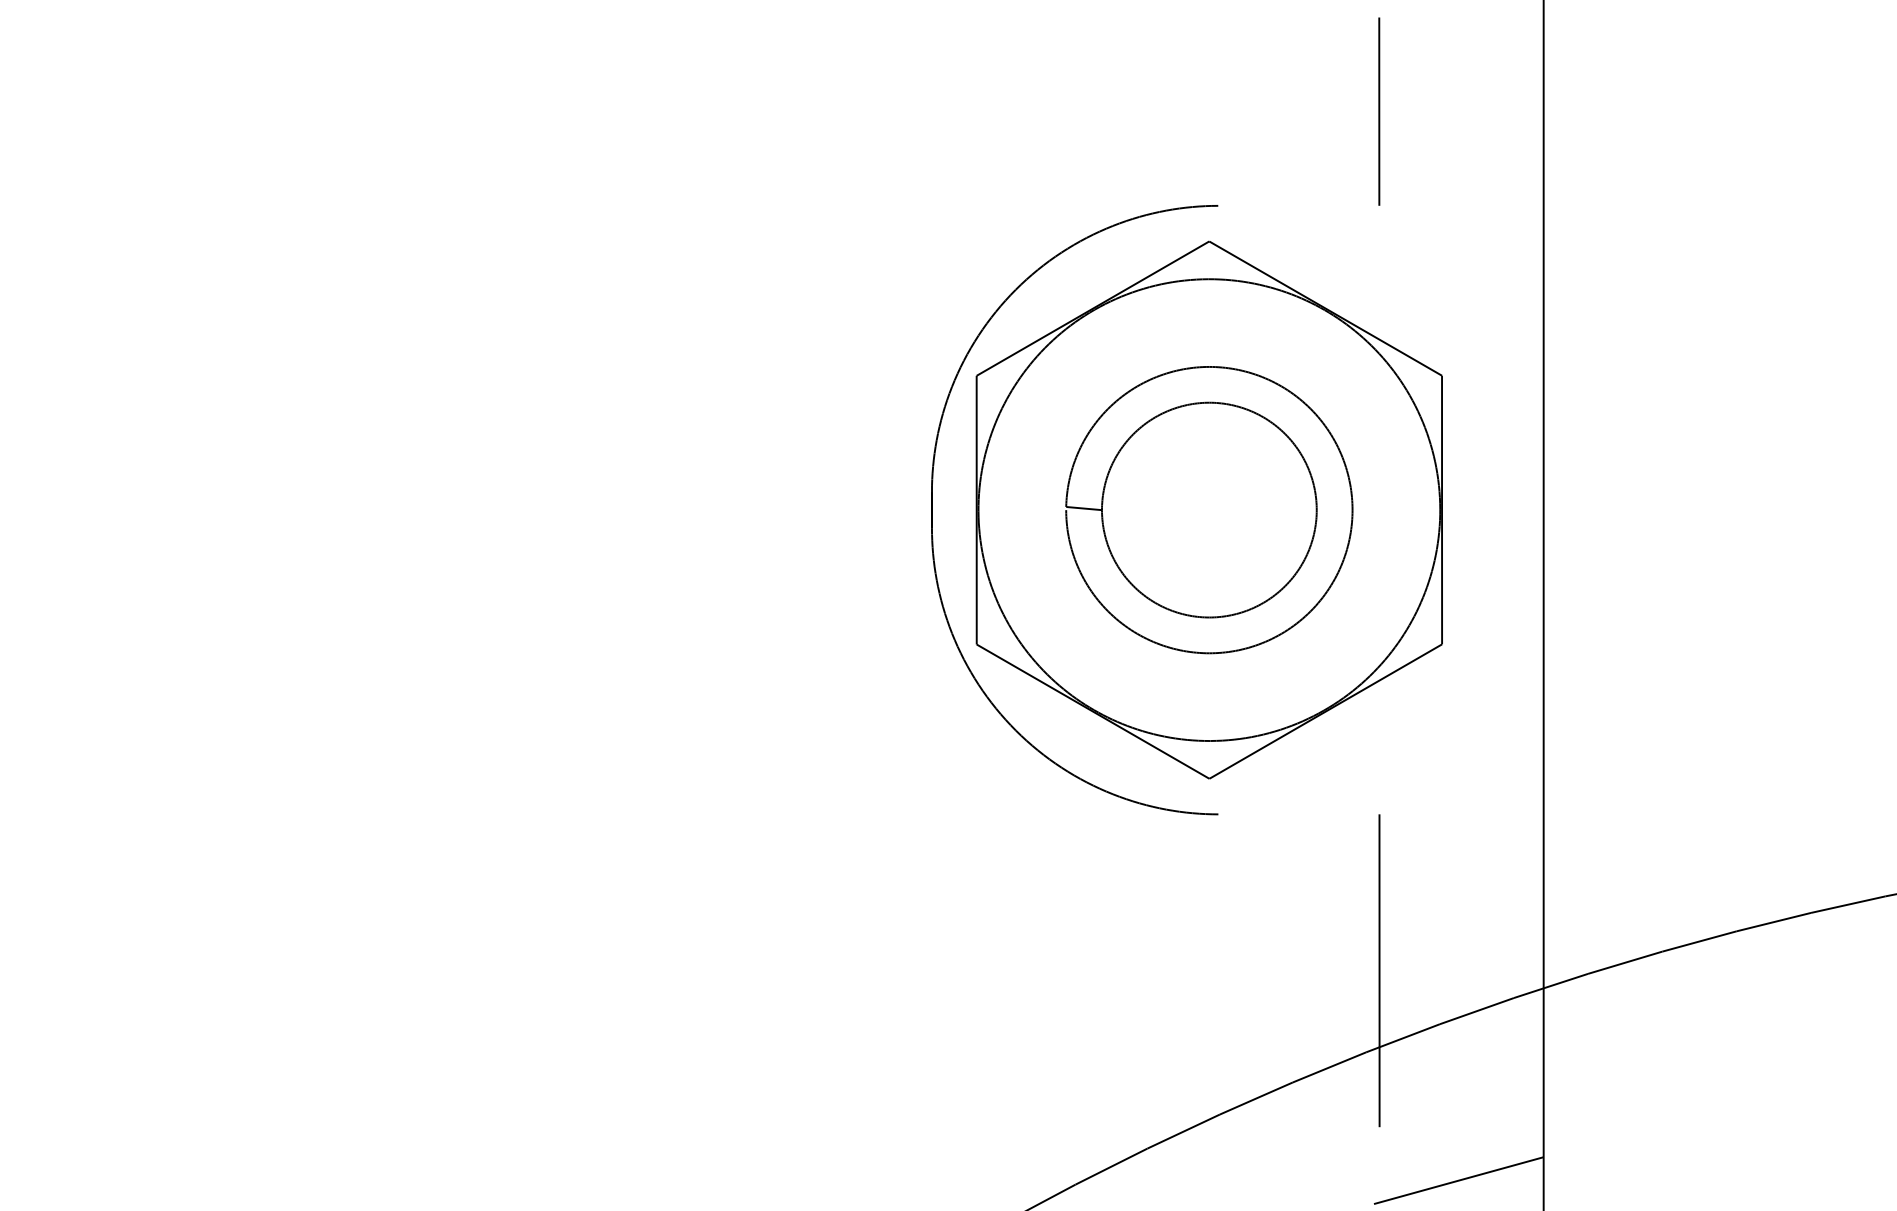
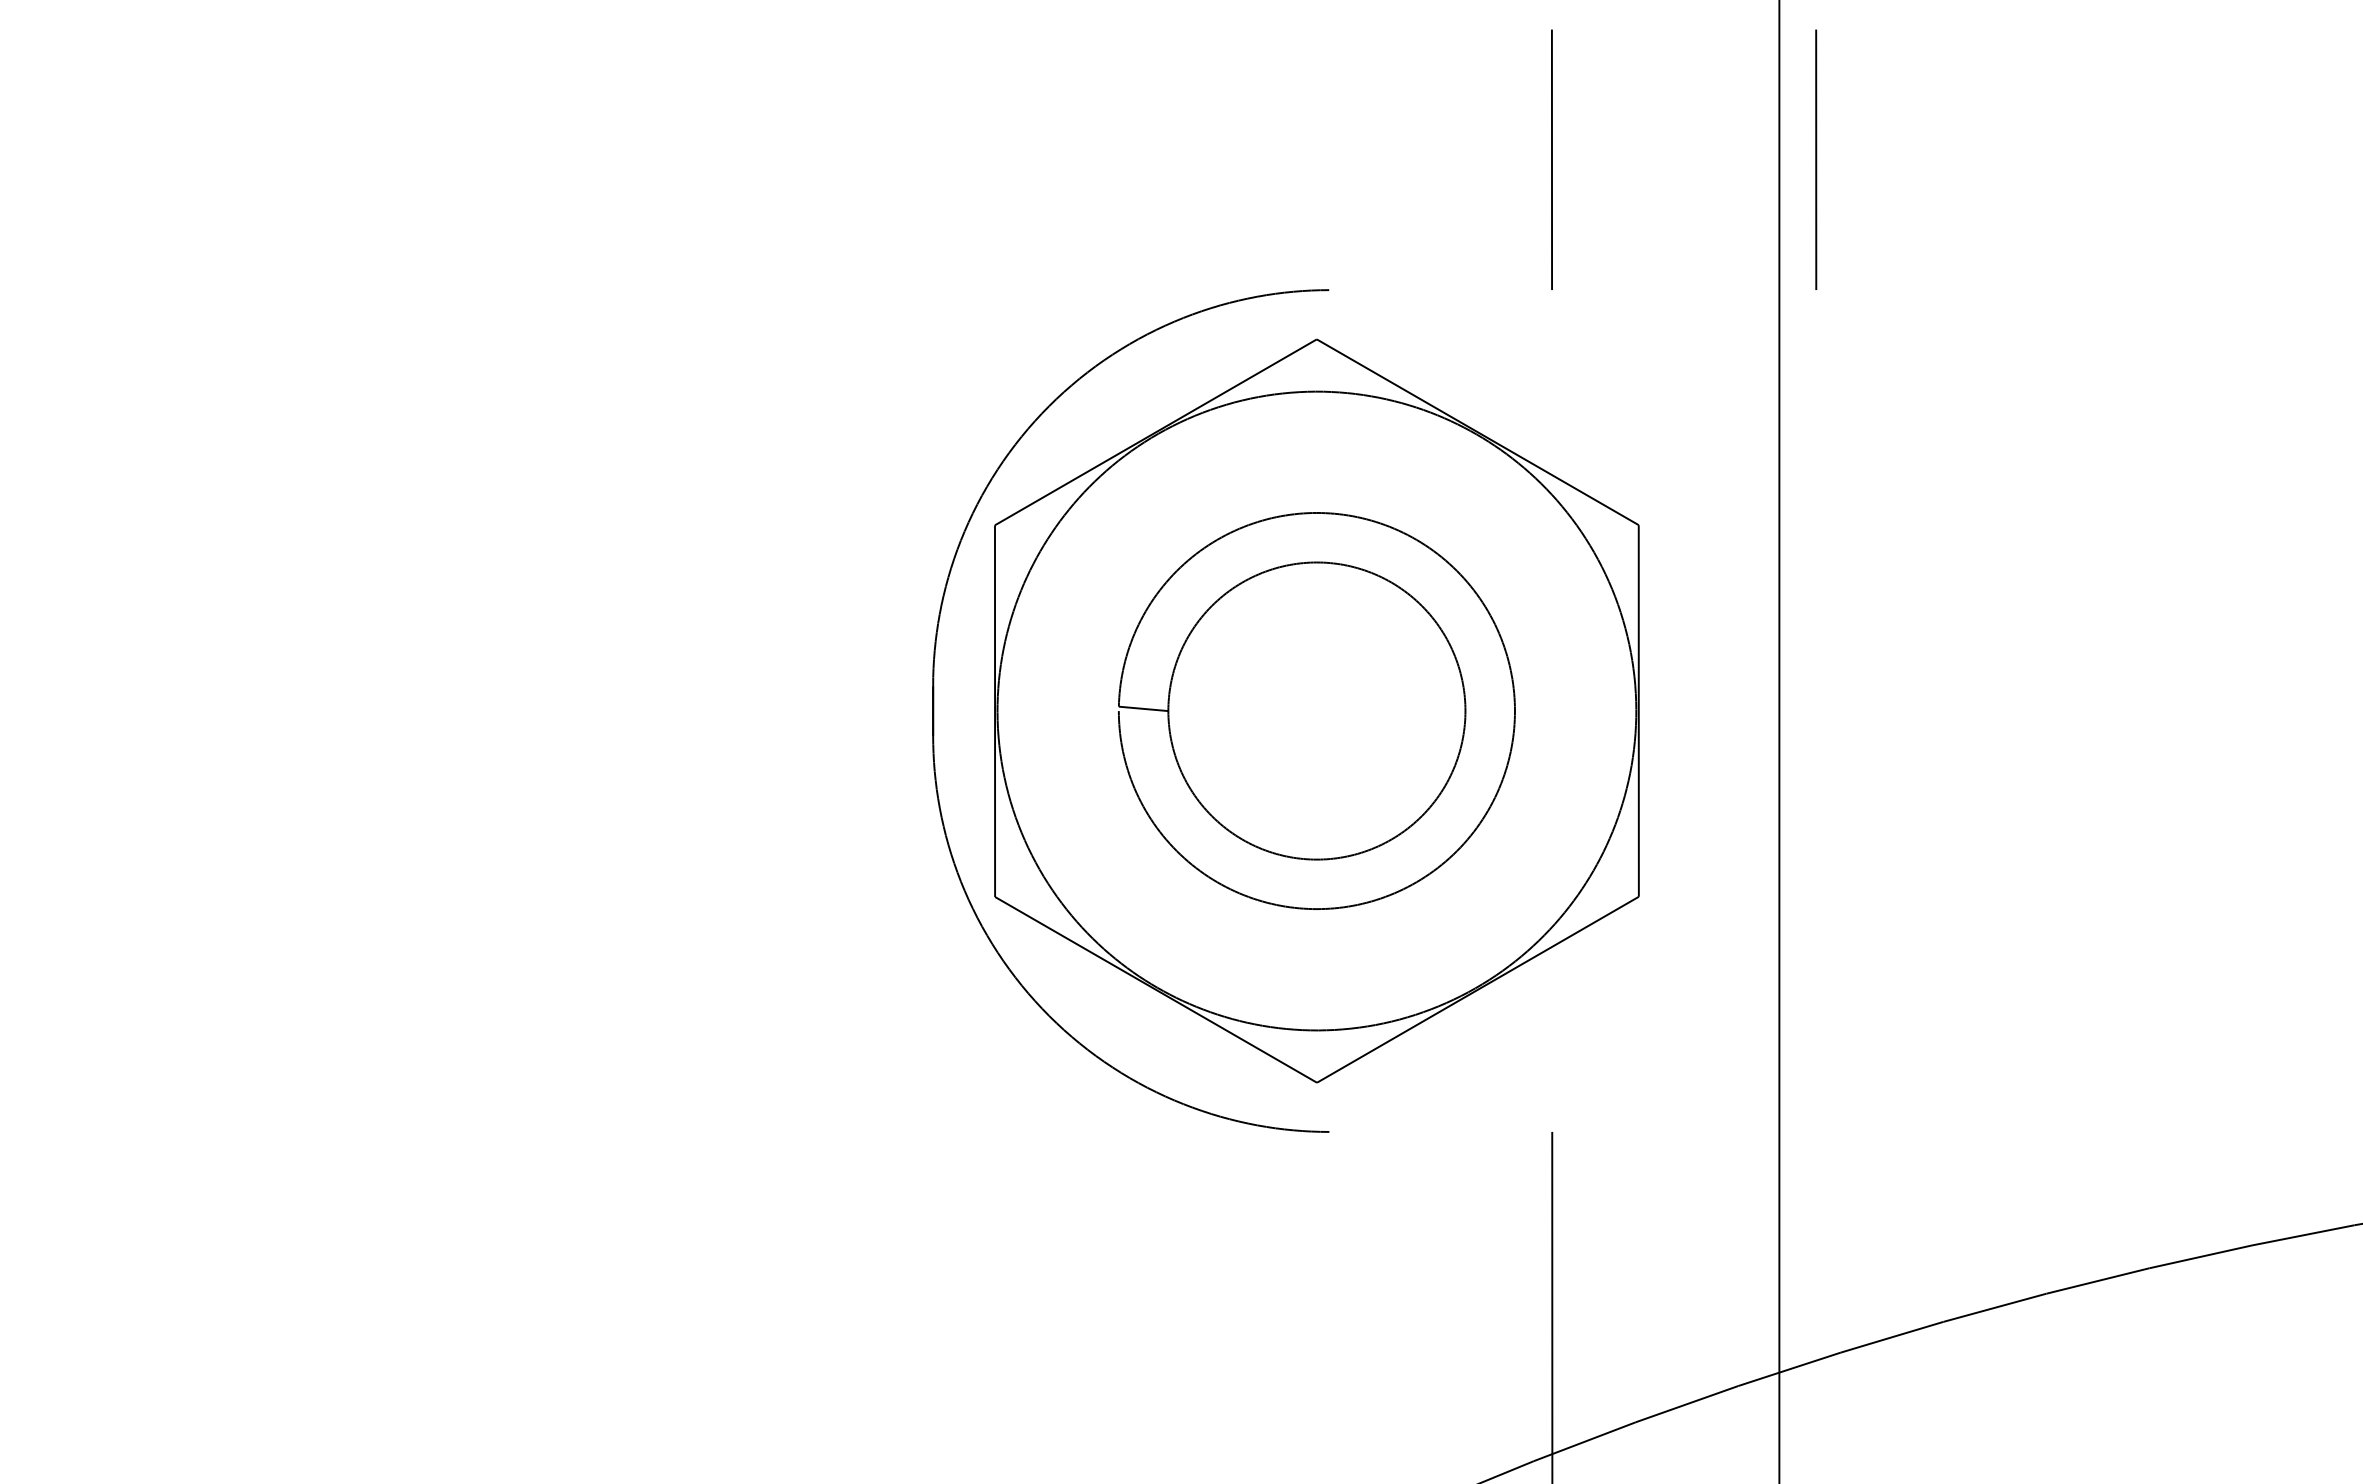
line: (1570, 111) -> (1816, 159), added

